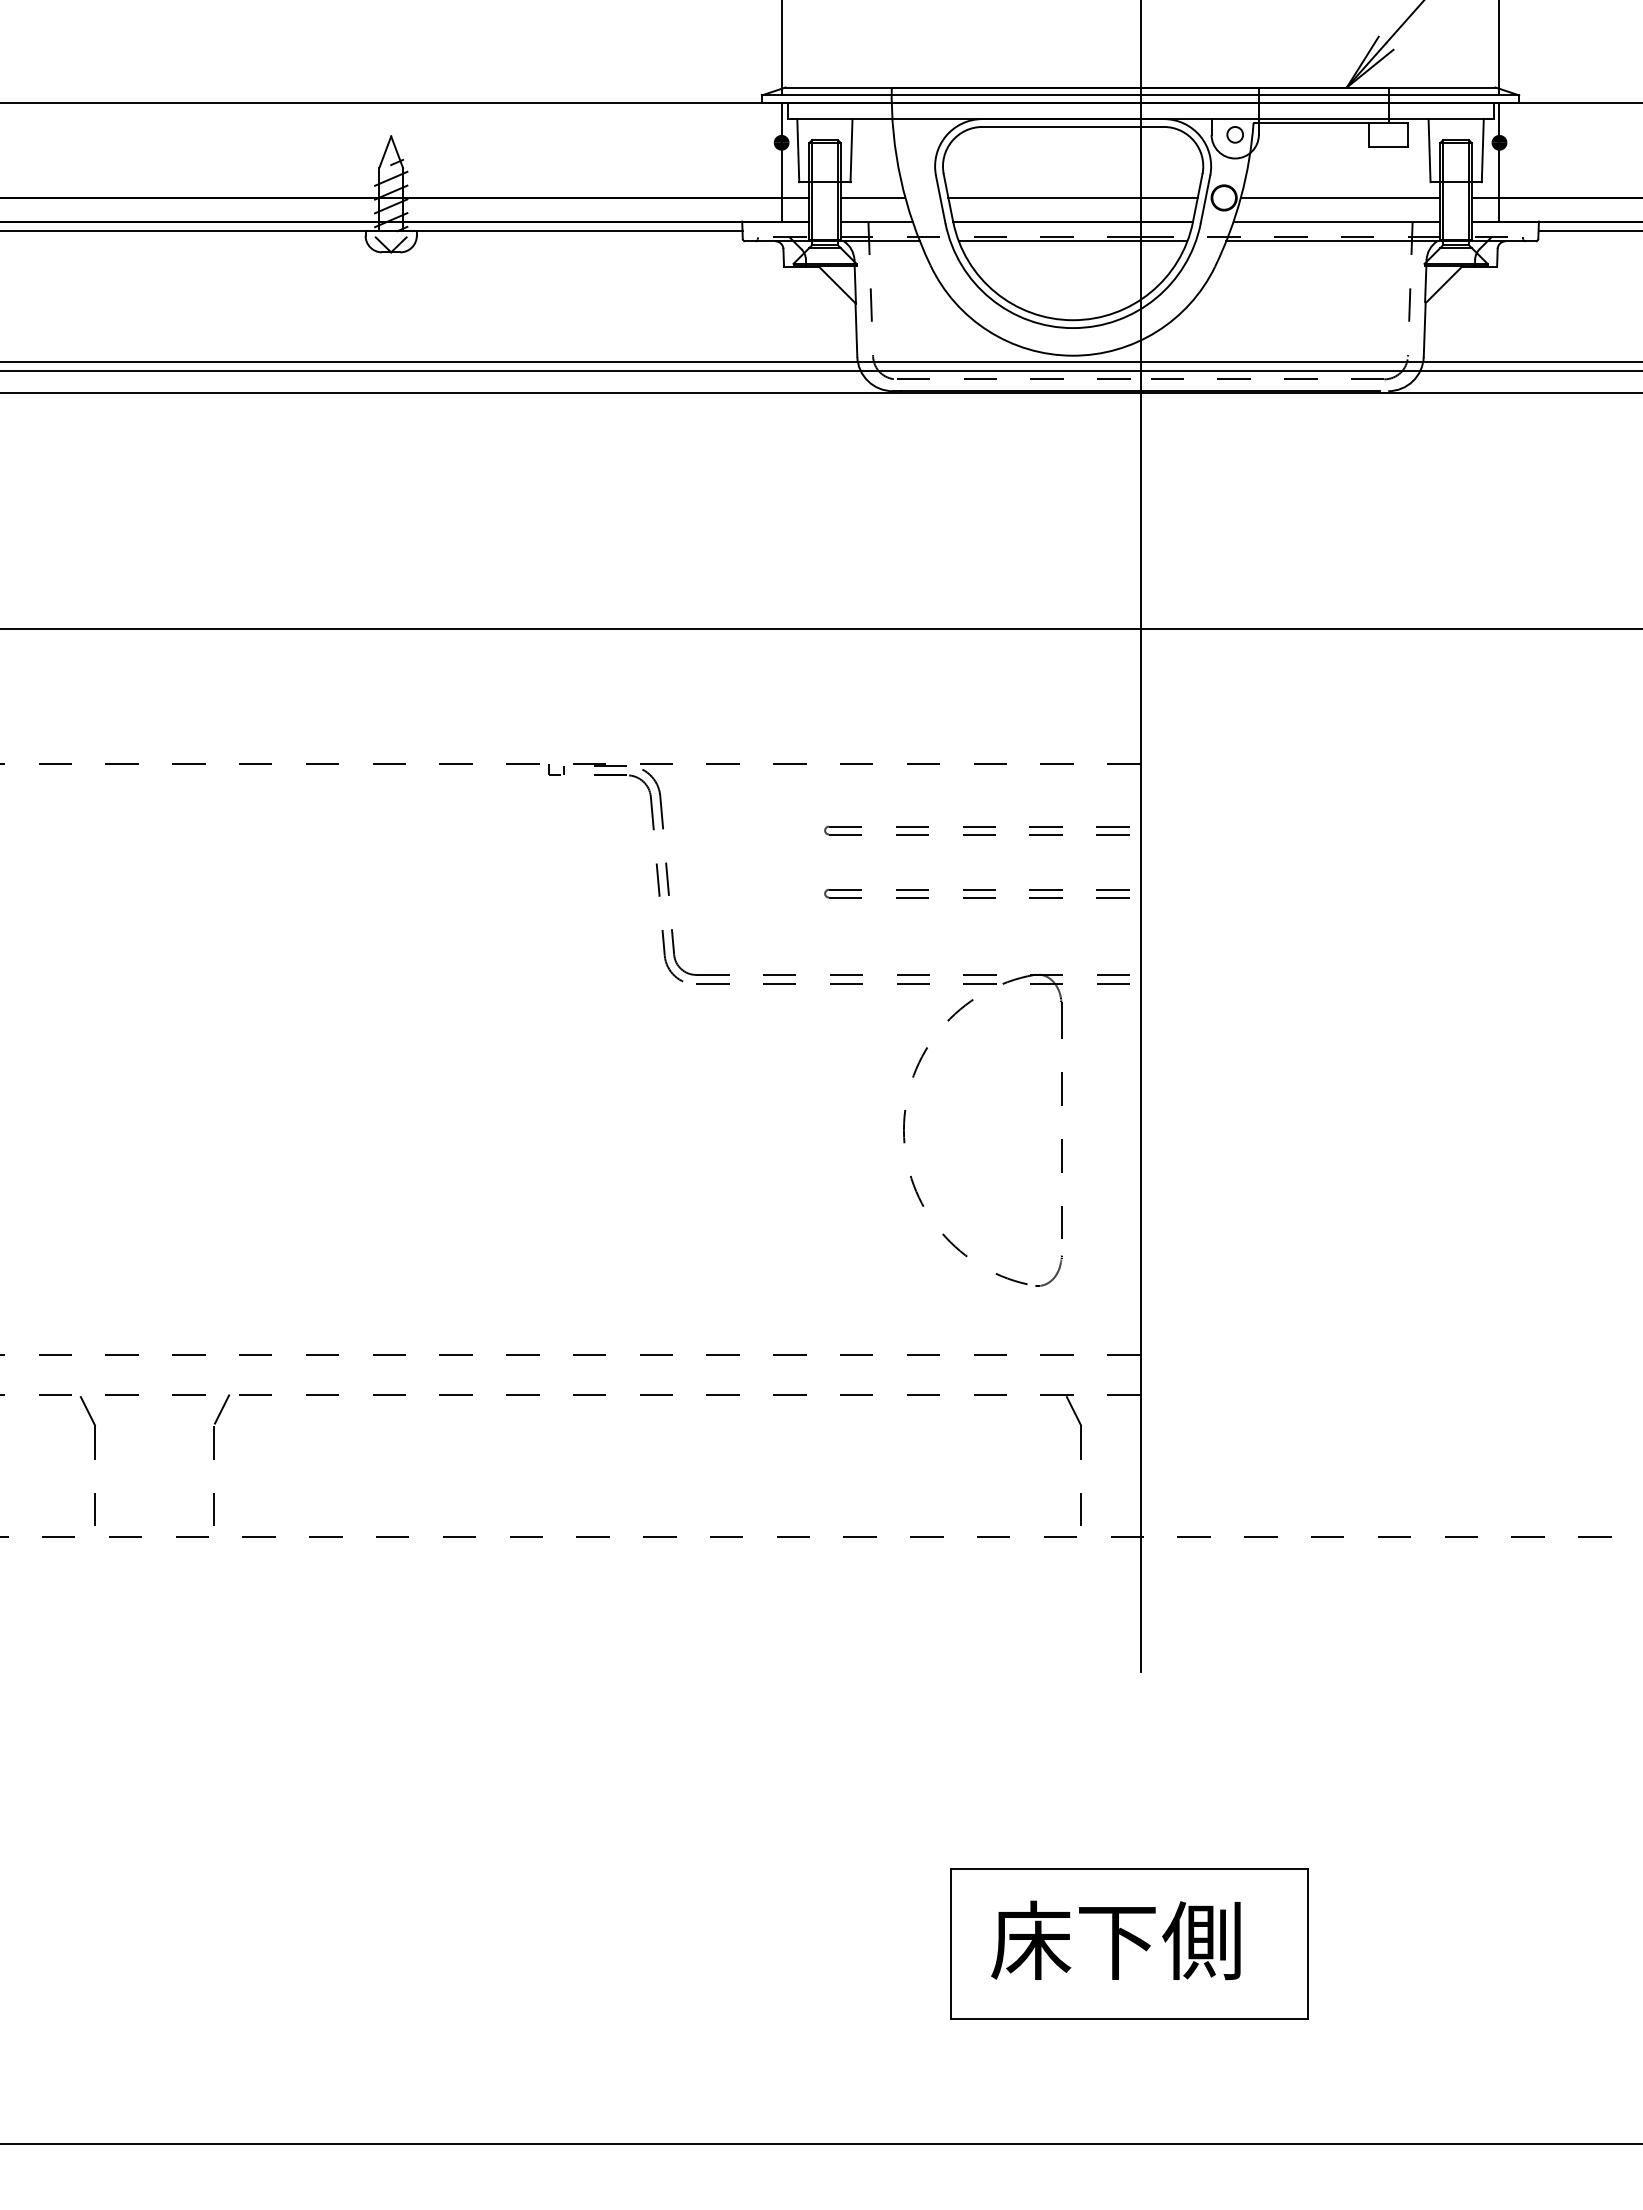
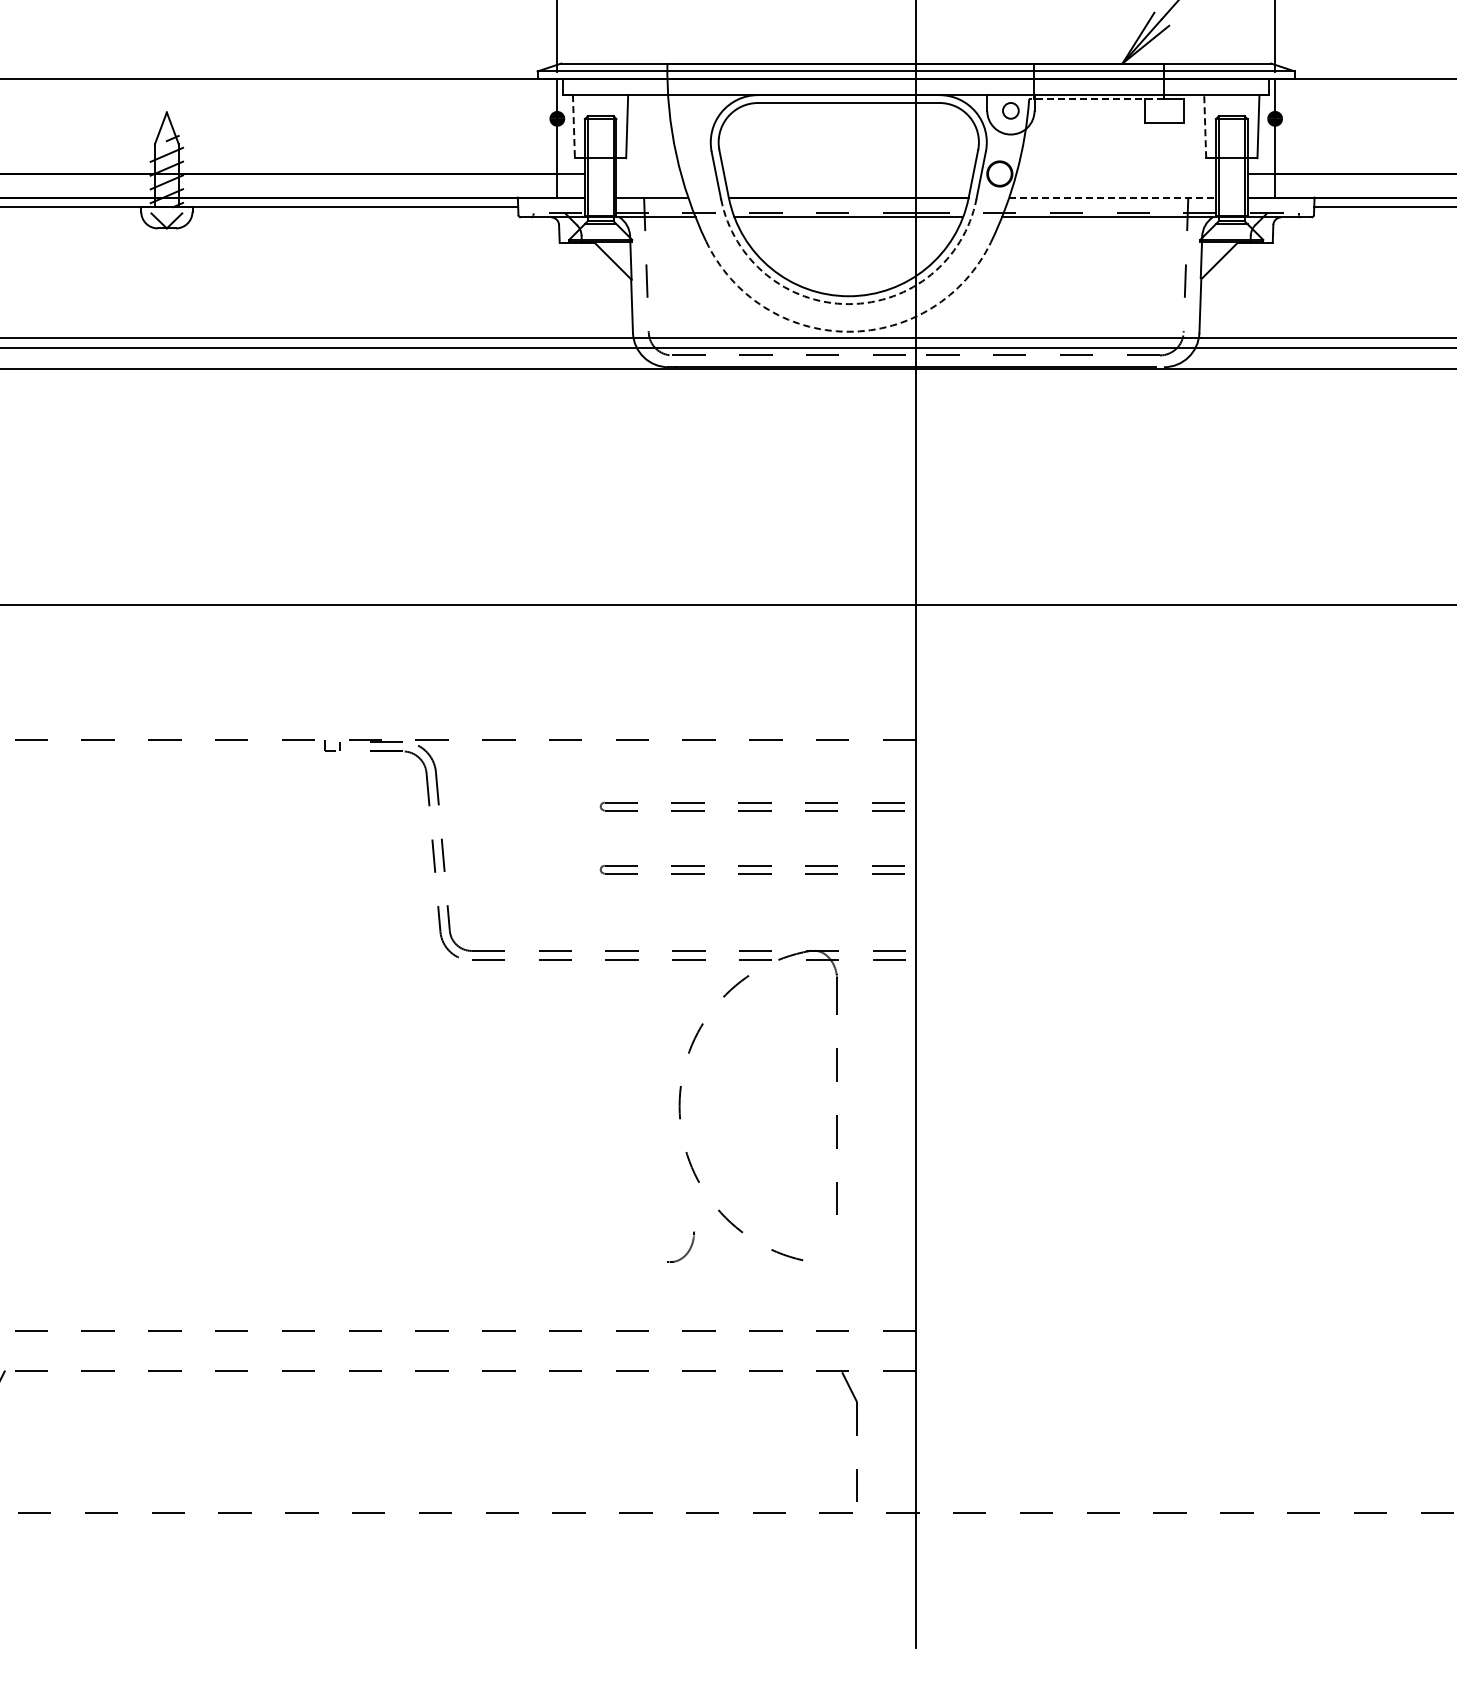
line: (1321, 123) -> (1097, 99), solid -> dashed
line: (798, 150) -> (574, 126), solid -> dashed
line: (1429, 150) -> (1205, 126), solid -> dashed
line: (872, 197) -> (648, 173), removed
line: (1072, 197) -> (848, 173), removed
line: (1340, 197) -> (1116, 173), removed
line: (1337, 221) -> (1113, 197), solid -> dashed
arc: (1073, 328) -> (849, 304), solid -> dashed
arc: (1072, 355) -> (848, 331), solid -> dashed
part: (1054, 1275) -> (687, 1251), moved

